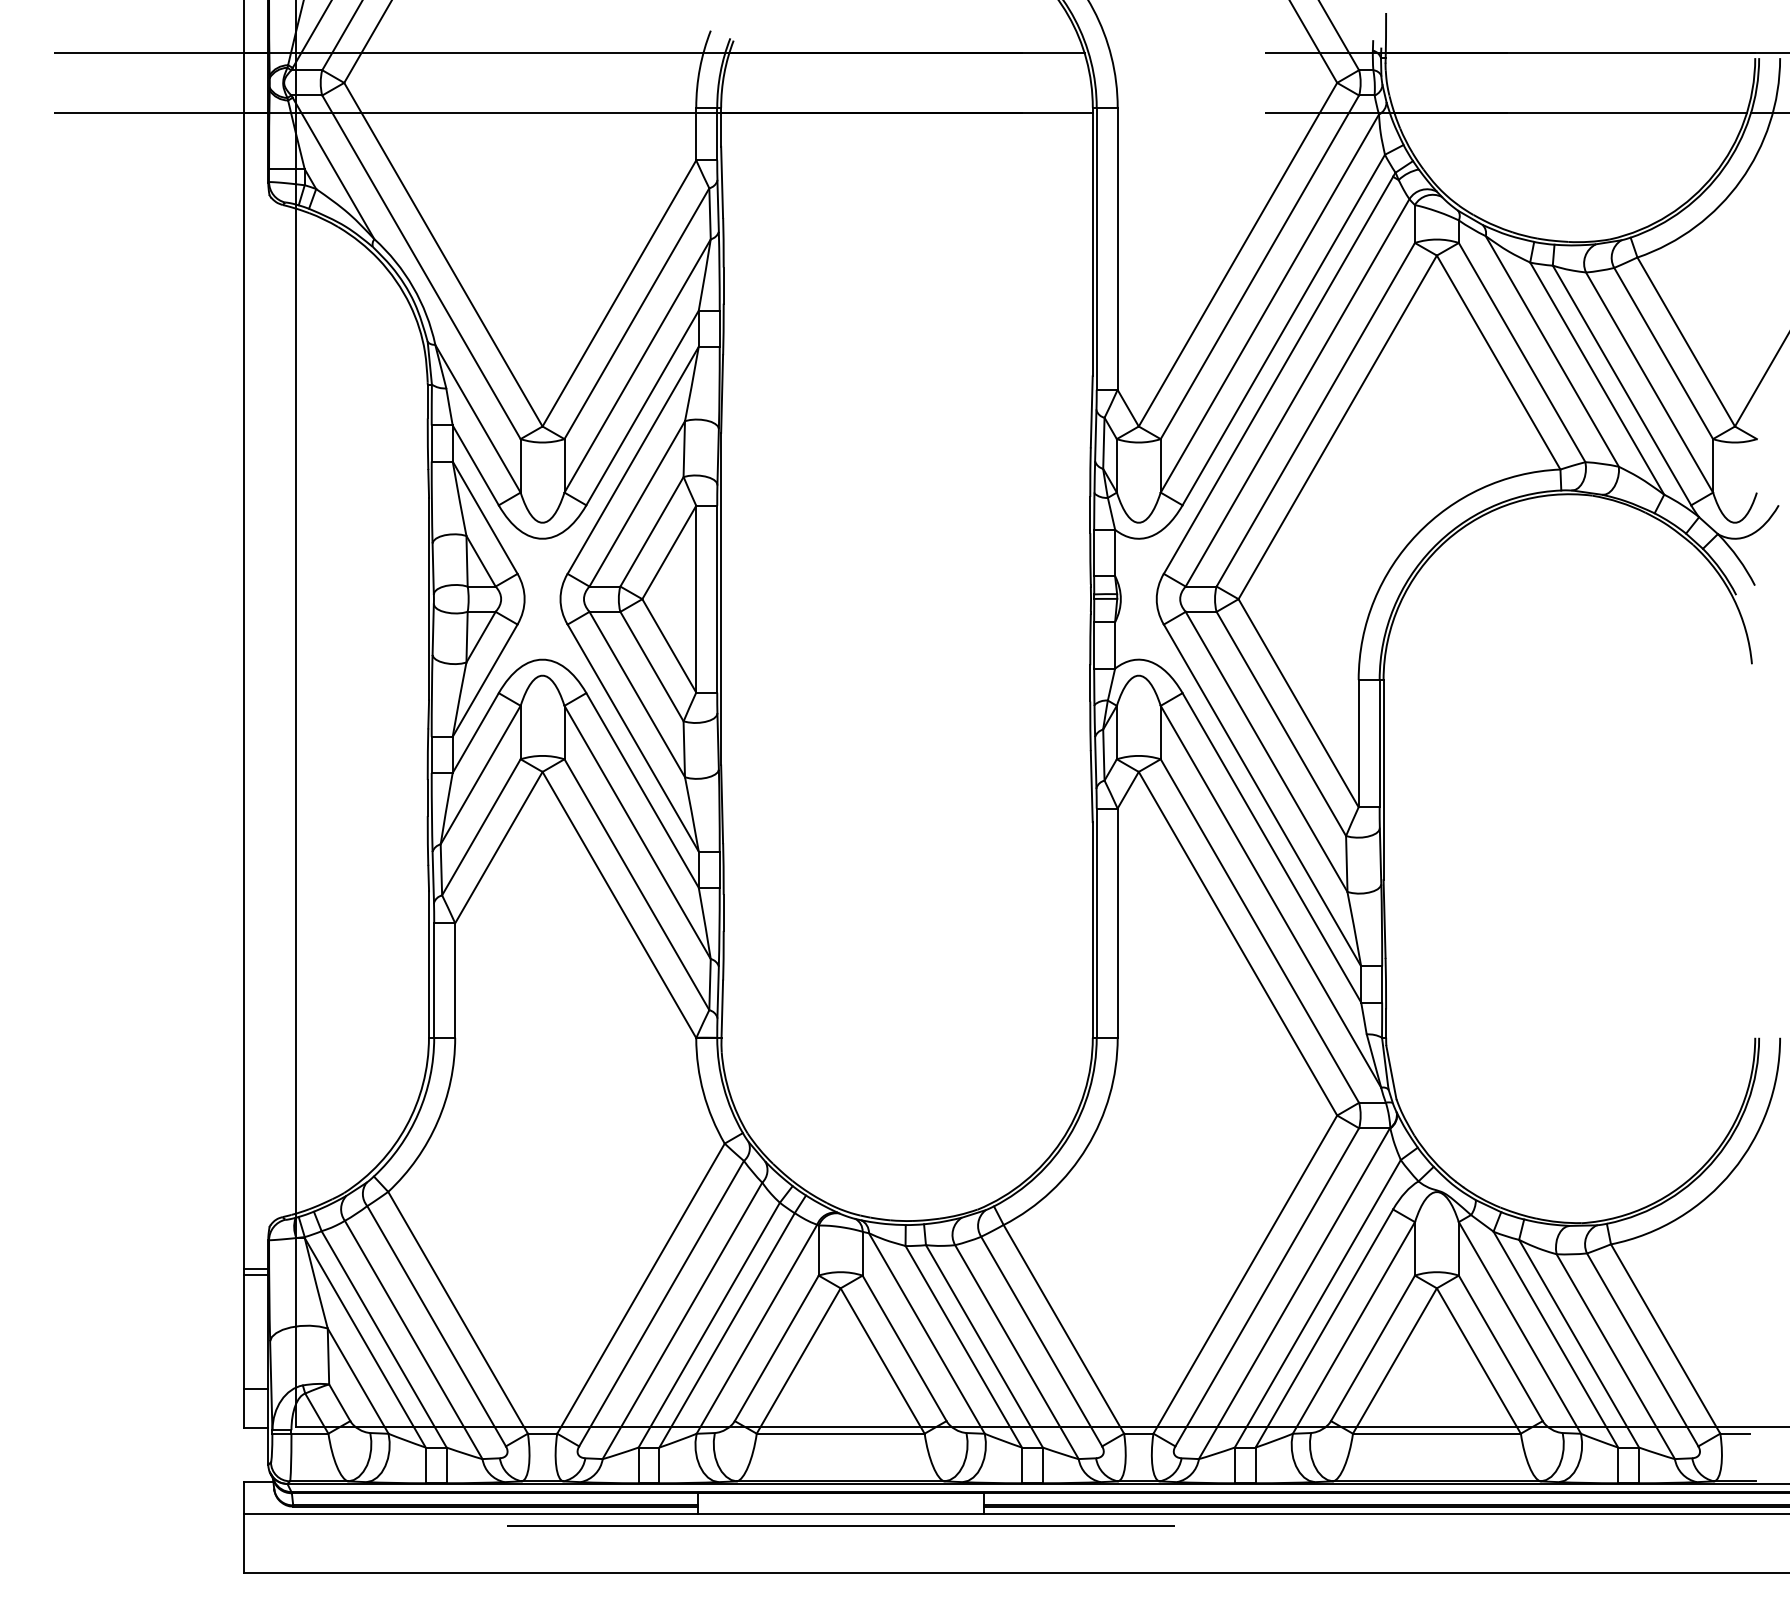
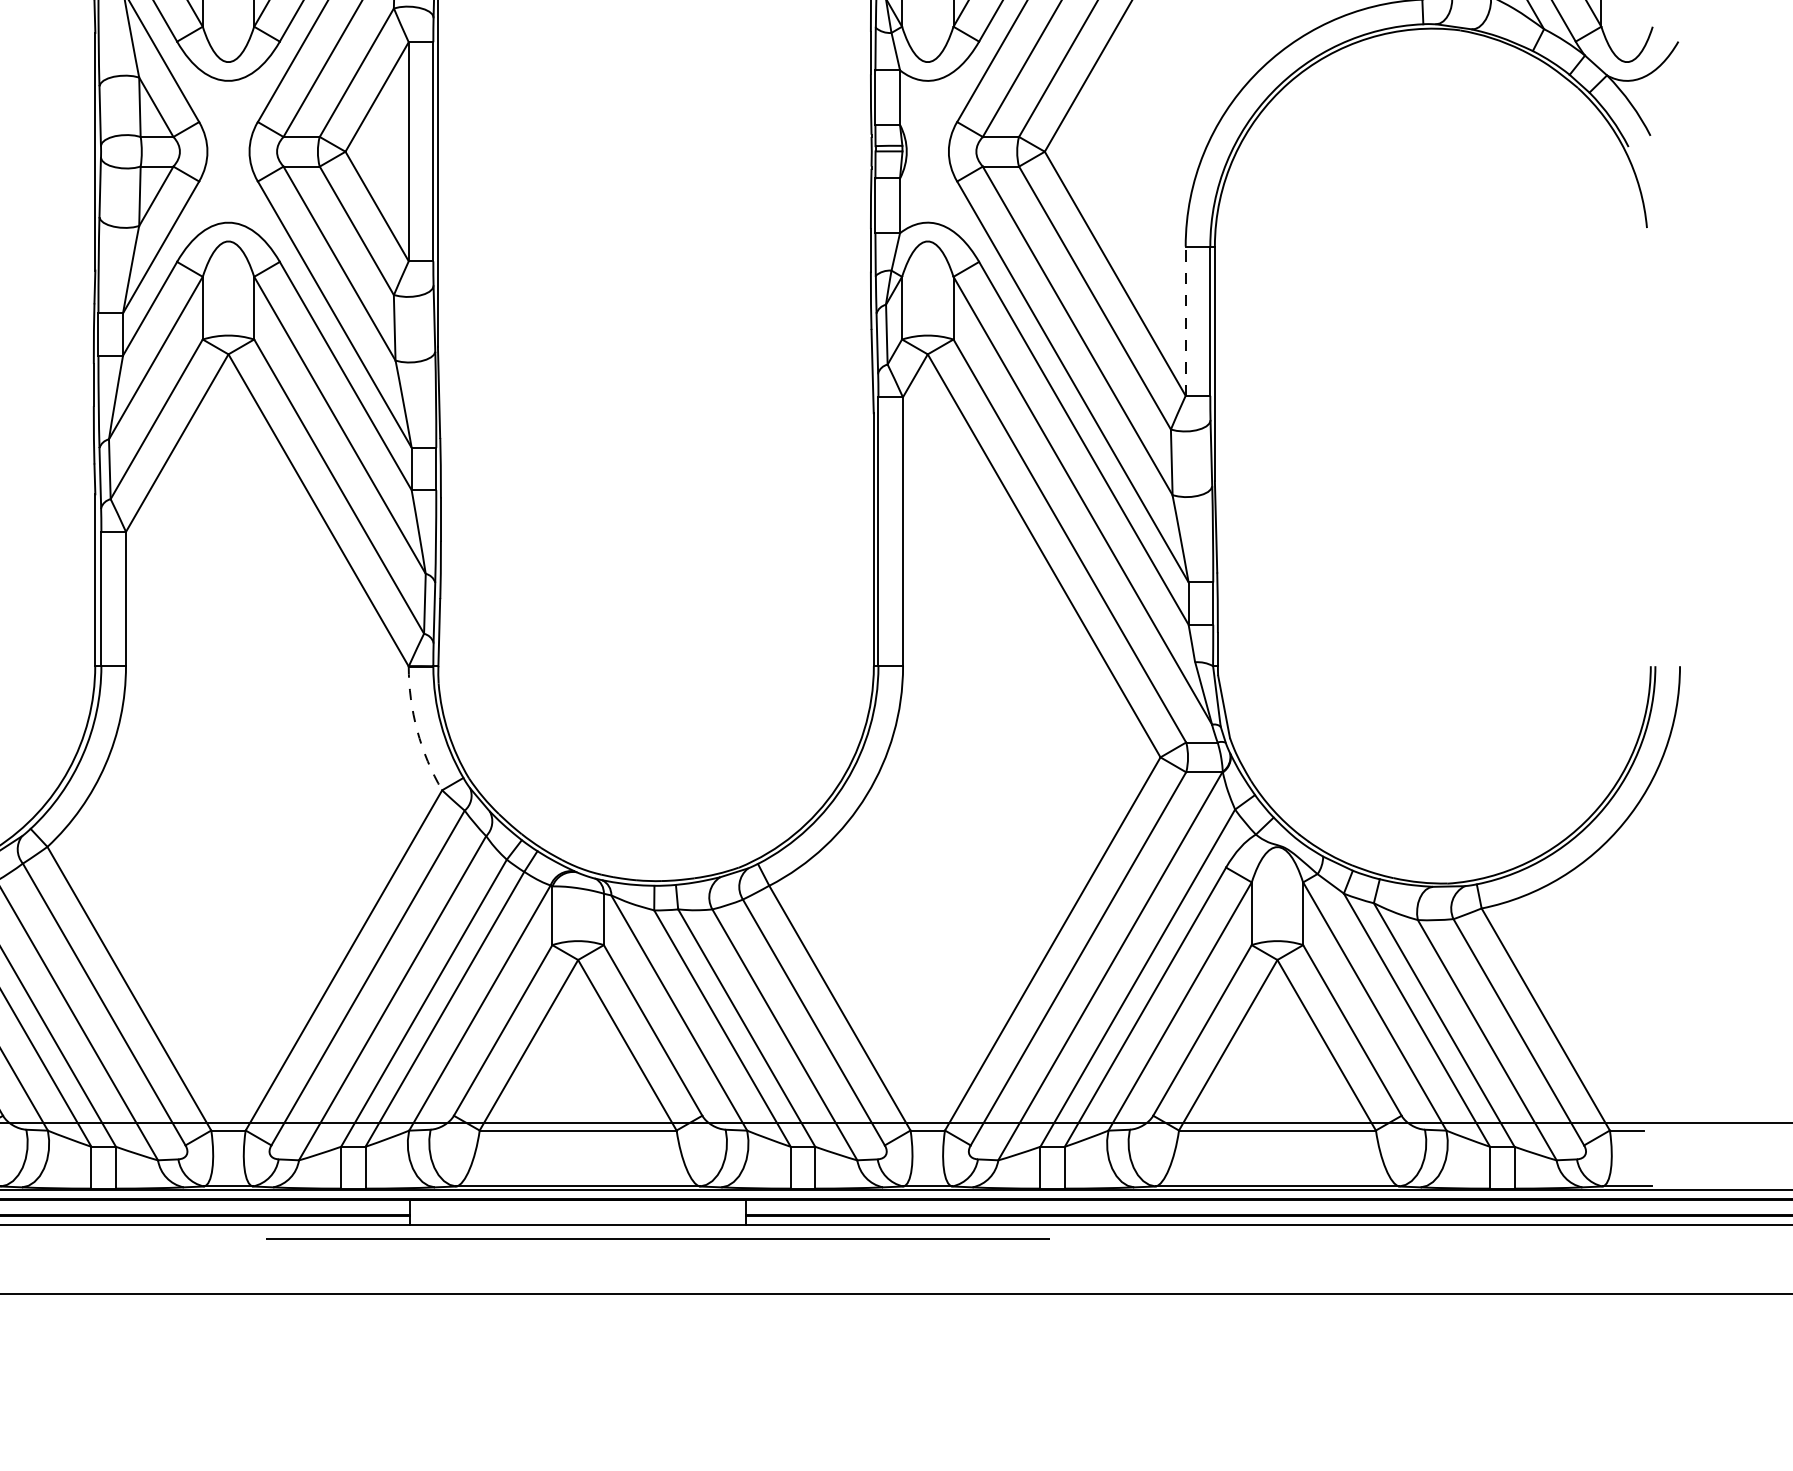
line: (1358, 743) -> (1185, 321), solid -> dashed
arc: (703, 1092) -> (417, 730), solid -> dashed
line: (840, 1525) -> (657, 1238), moved

